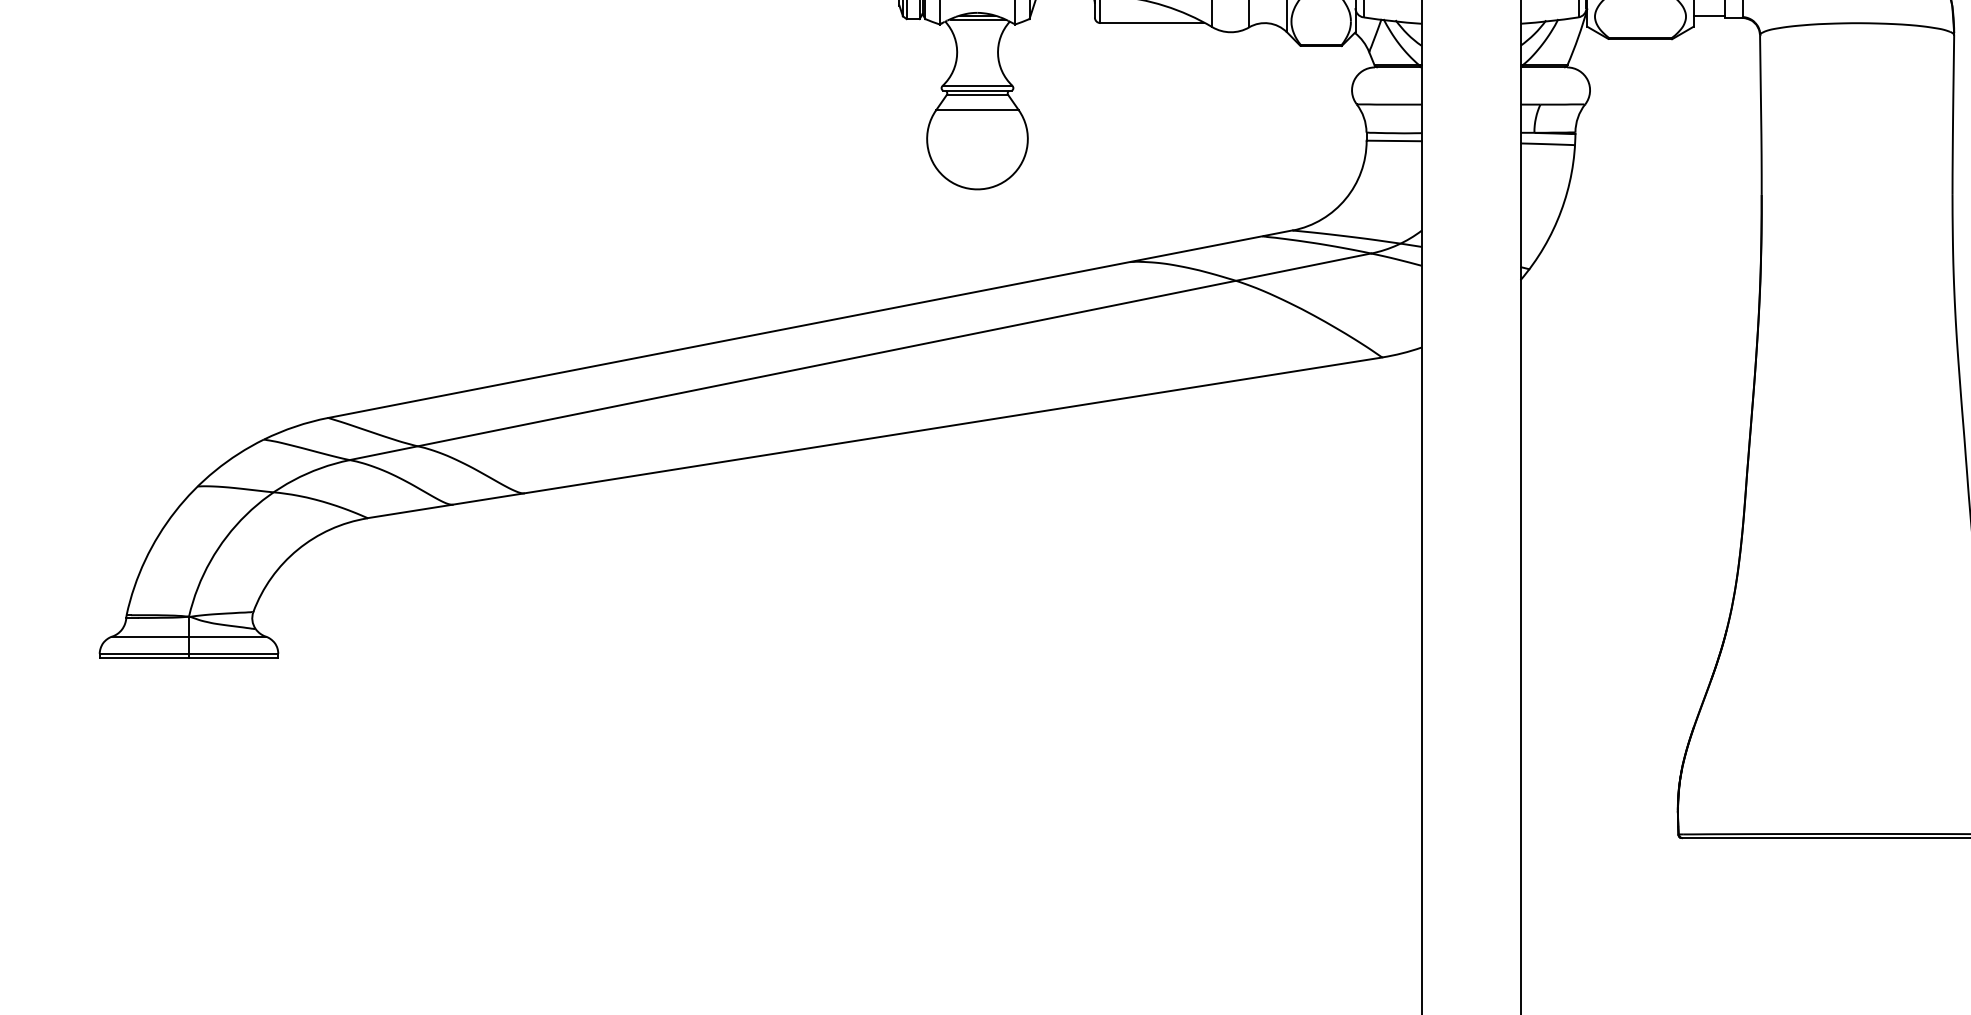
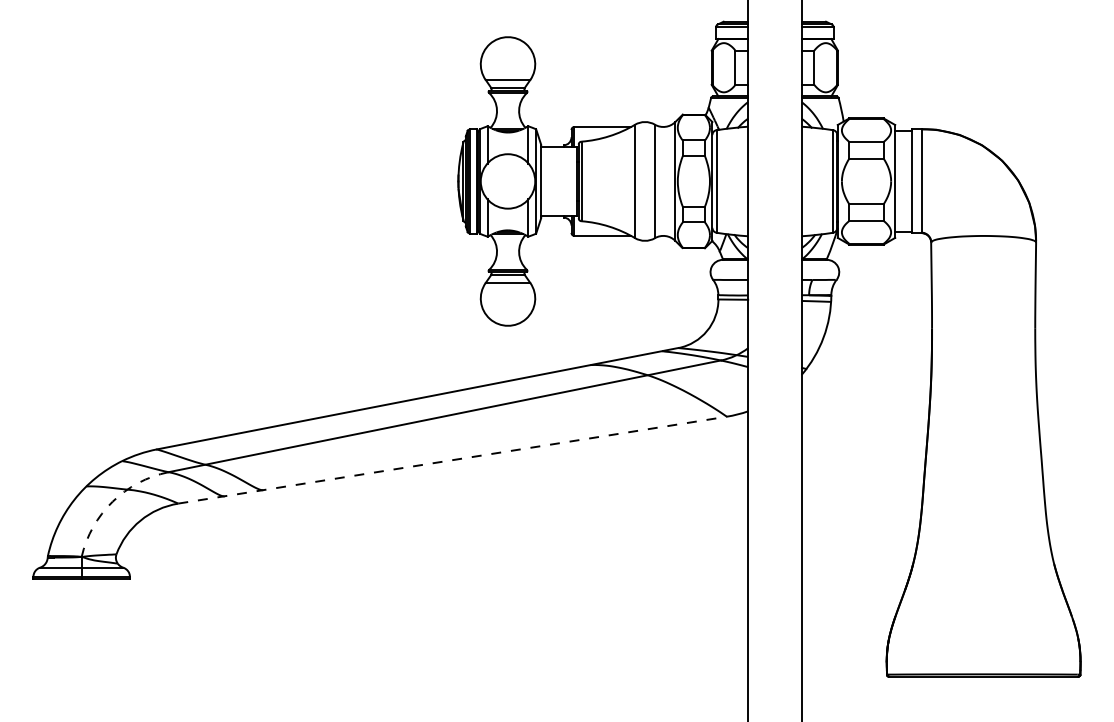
line: (874, 438) -> (452, 460), solid -> dashed
arc: (246, 514) -> (112, 501), solid -> dashed

